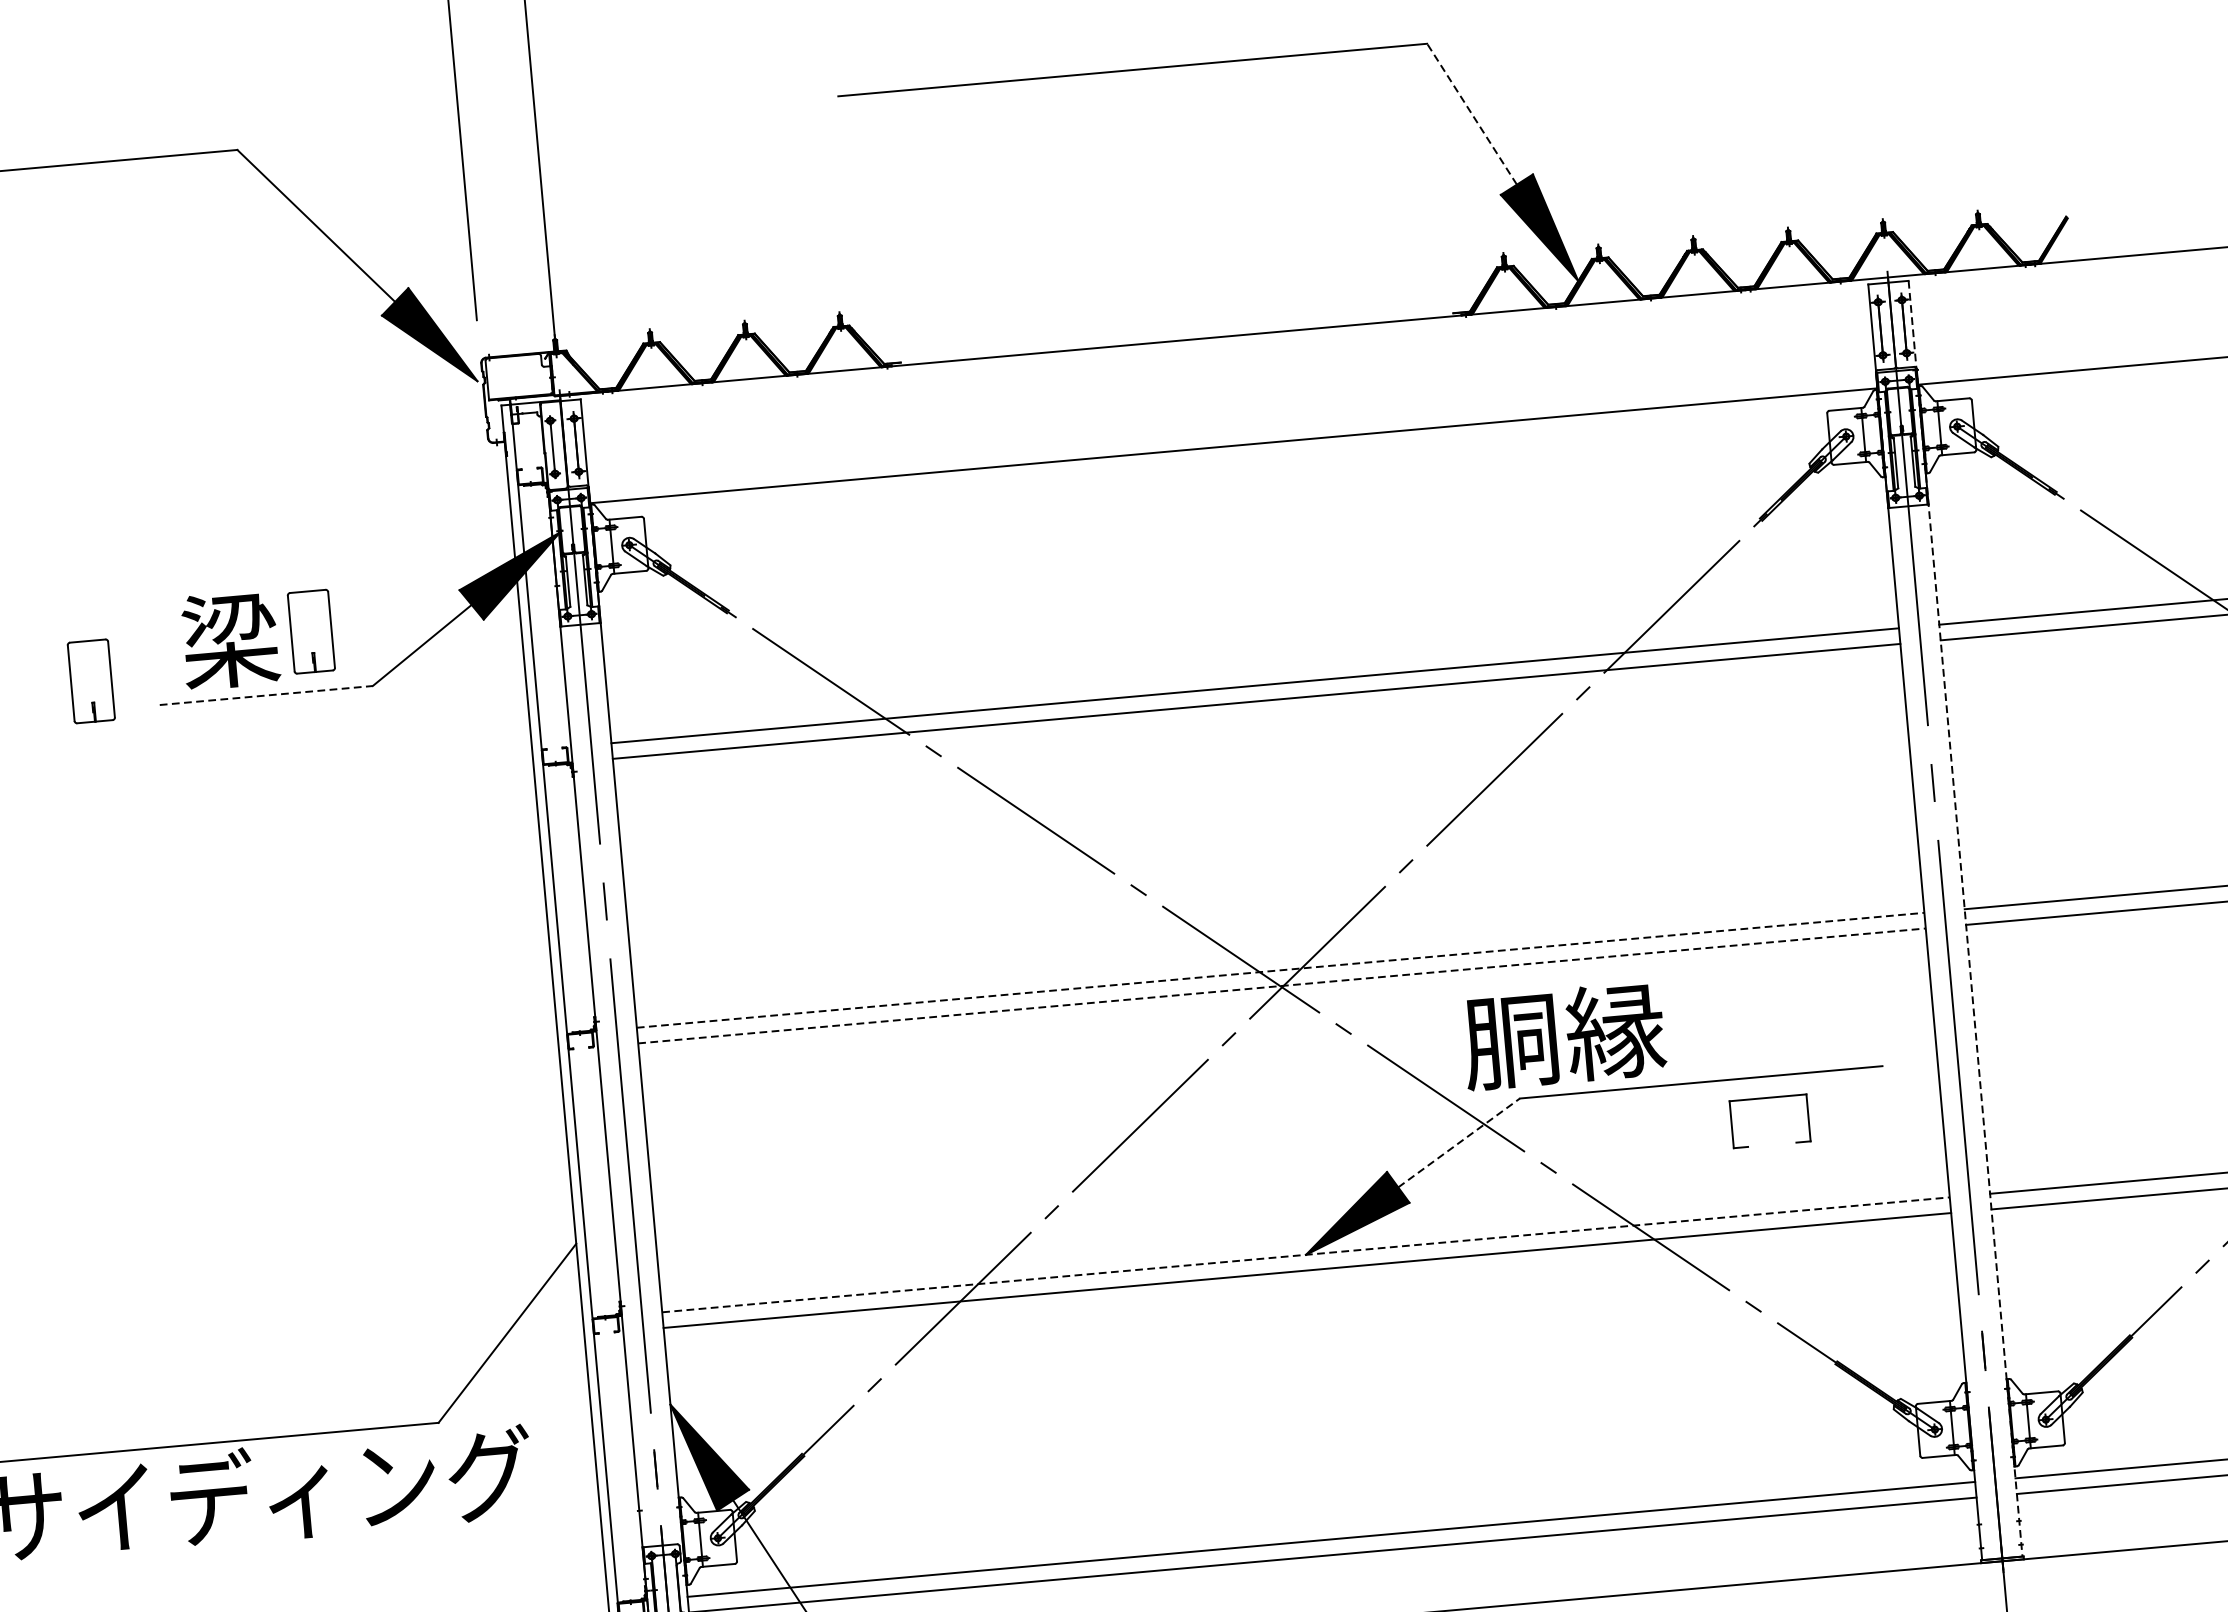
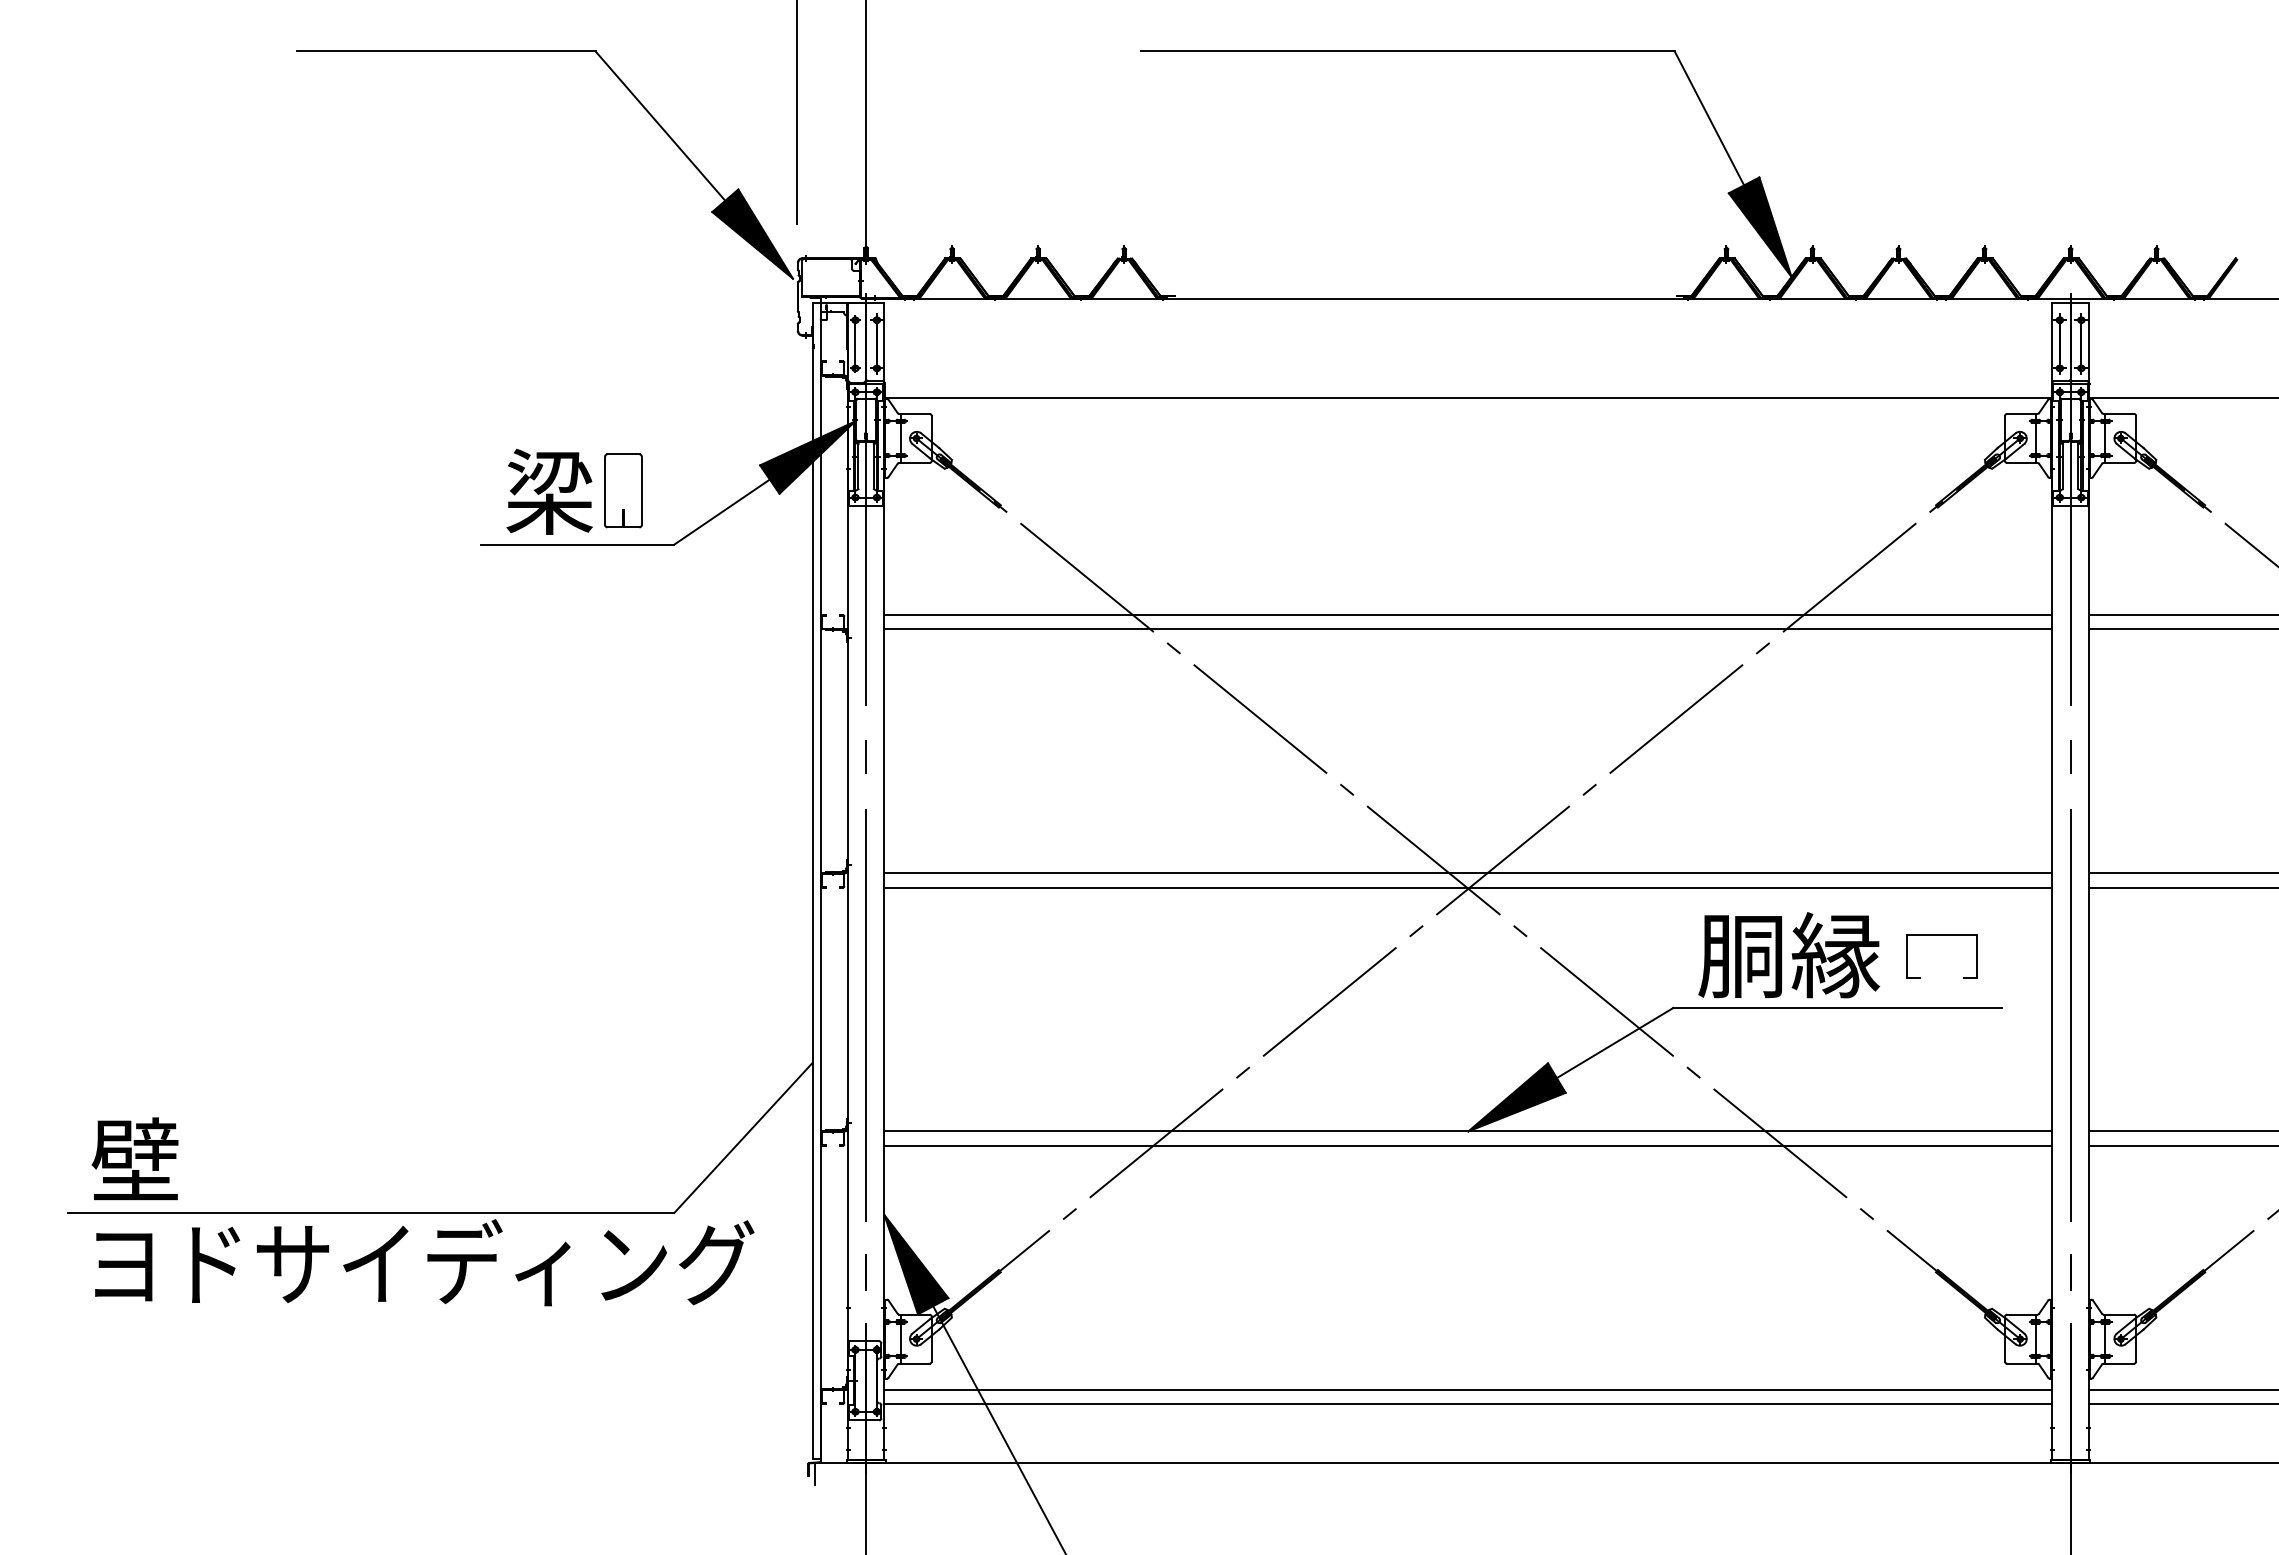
line: (1472, 113) -> (1709, 117), dashed -> solid
part: (91, 681) -> (421, 517), removed
line: (266, 695) -> (577, 544), dashed -> solid
line: (1965, 918) -> (2088, 881), dashed -> solid
line: (1280, 970) -> (1468, 873), dashed -> solid
line: (1282, 985) -> (1468, 887), dashed -> solid
text: (1564, 1036) -> (1789, 955), moved
part: (1767, 1098) -> (1941, 935), moved
line: (1459, 1142) -> (1615, 1042), dashed -> solid
line: (1306, 1254) -> (1468, 1131), dashed -> solid

